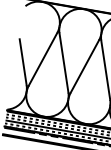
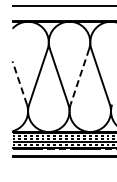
line: (22, 62) -> (19, 83), solid -> dashed
line: (84, 67) -> (79, 77), solid -> dashed

